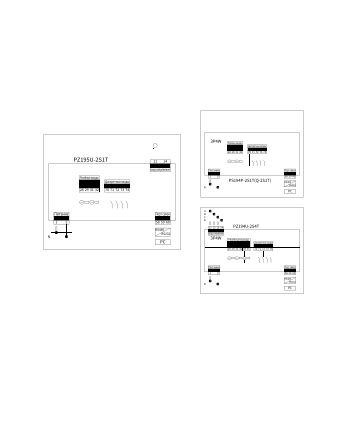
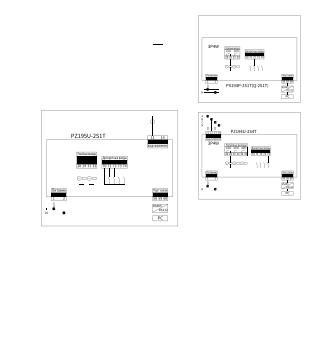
fill: (234, 147) -> (231, 52), removed
part: (111, 191) -> (108, 167), moved
fill: (238, 244) -> (235, 149), removed

